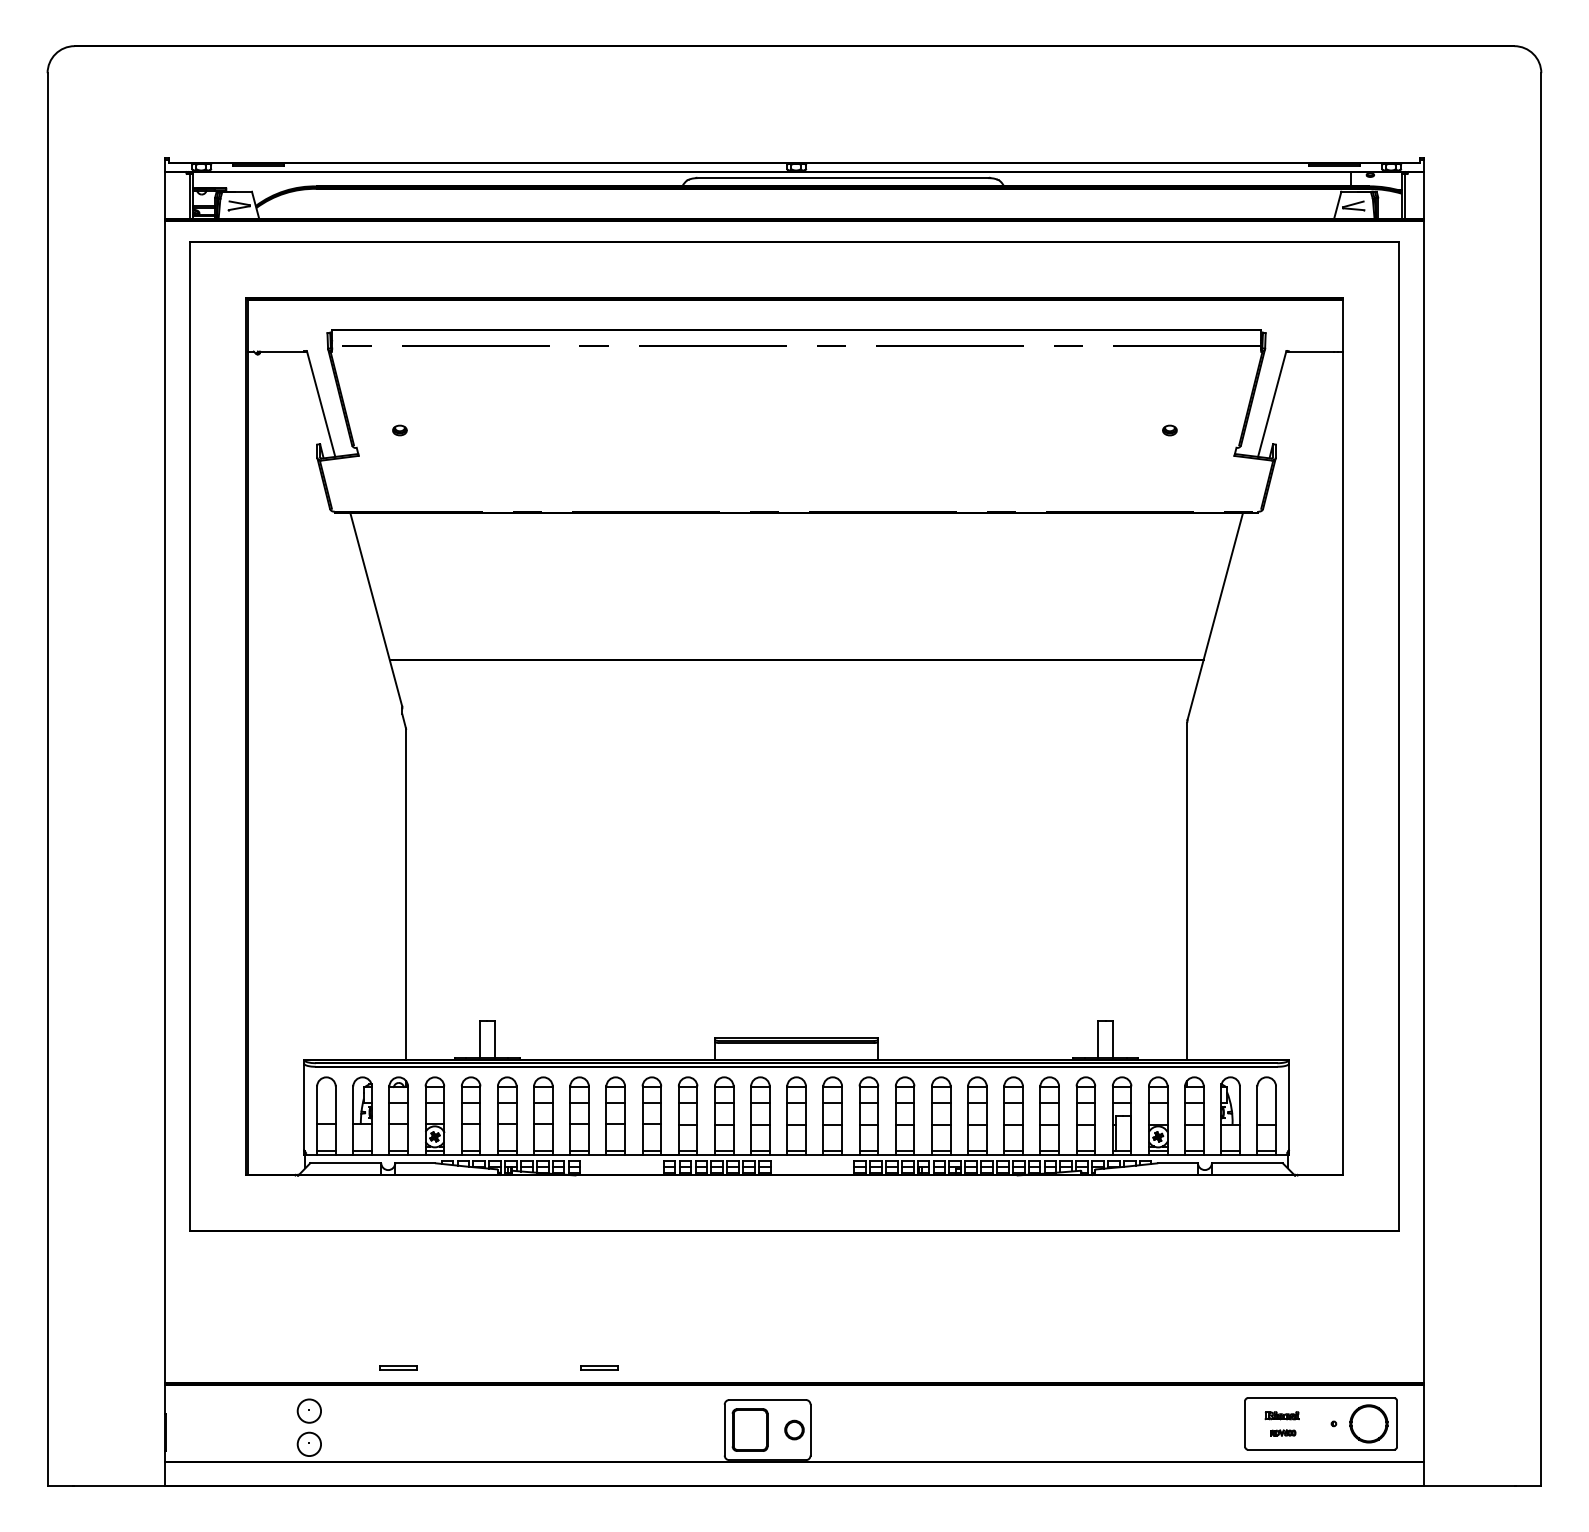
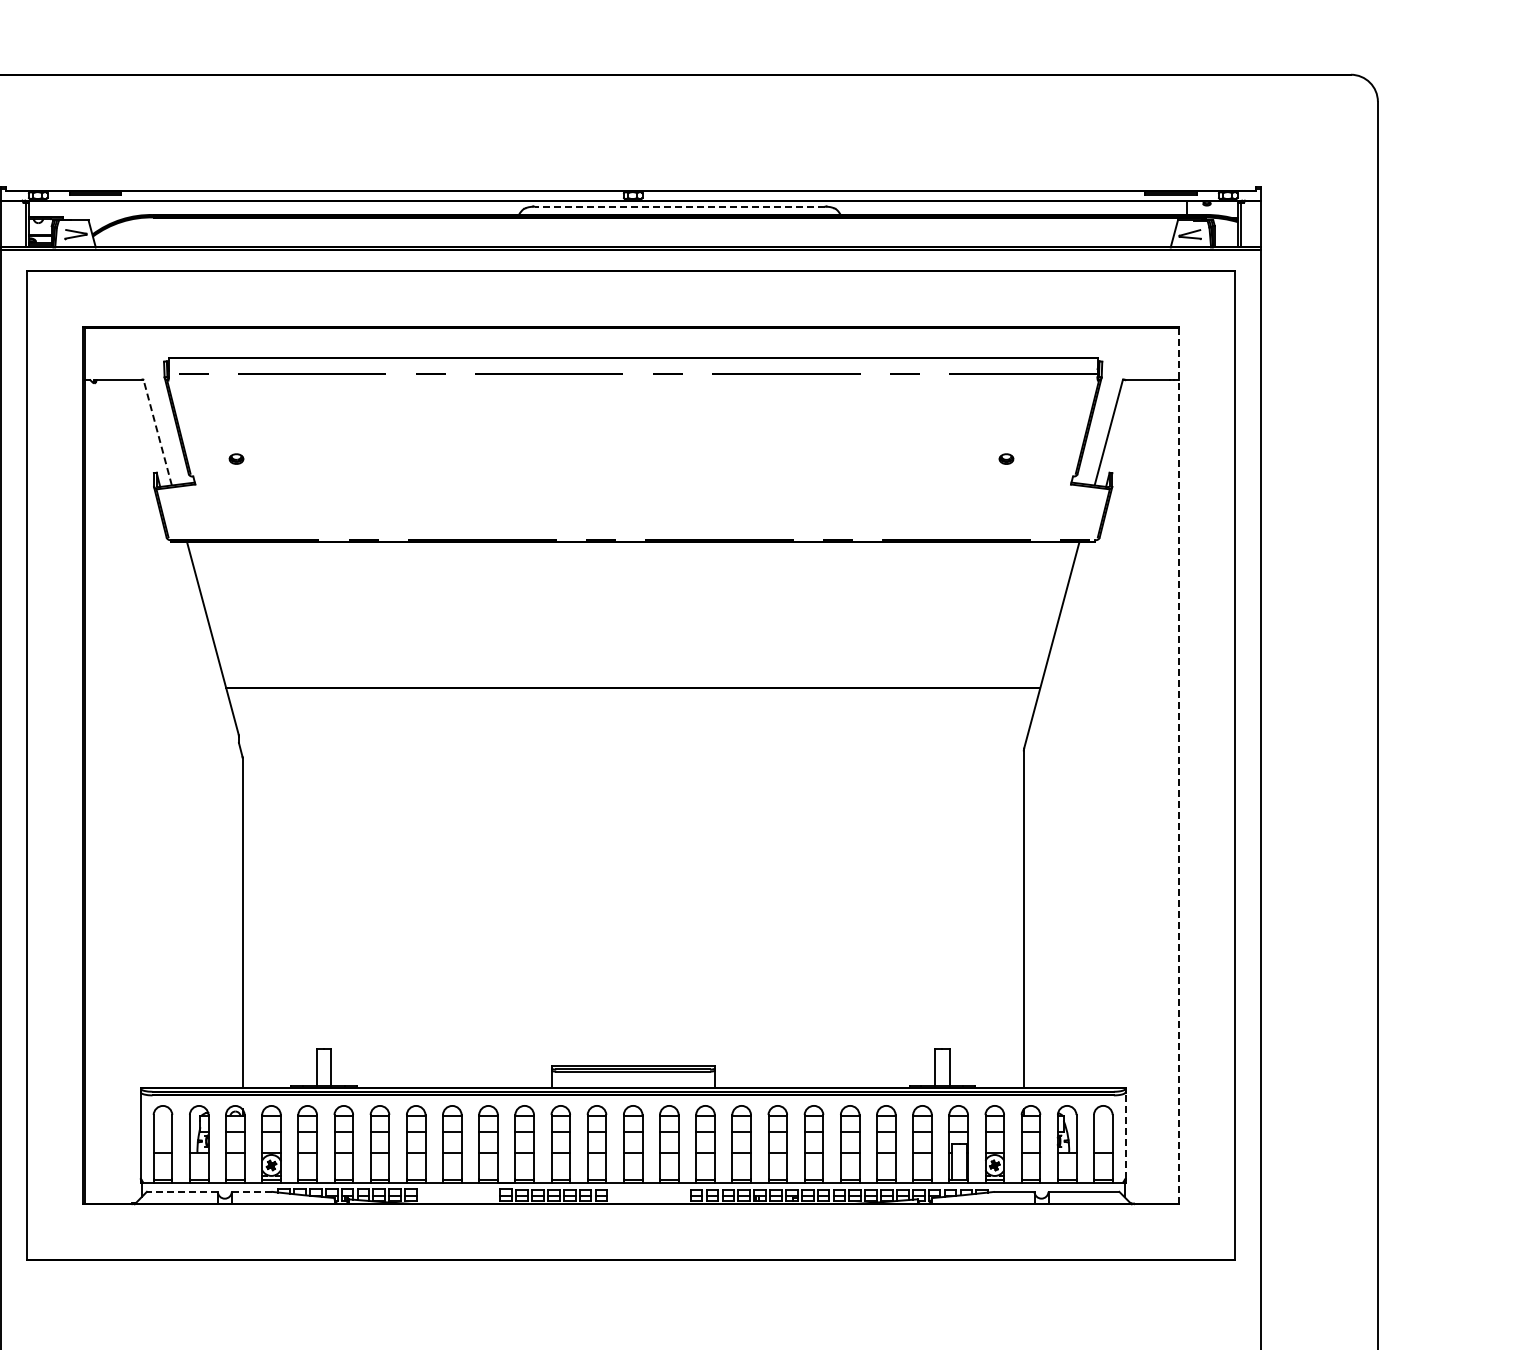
line: (843, 178) -> (680, 207), solid -> dashed
line: (321, 403) -> (158, 432), solid -> dashed
line: (1342, 736) -> (1179, 765), solid -> dashed
line: (1288, 1107) -> (1125, 1136), solid -> dashed
line: (345, 1163) -> (182, 1192), solid -> dashed
line: (415, 1163) -> (252, 1192), solid -> dashed

